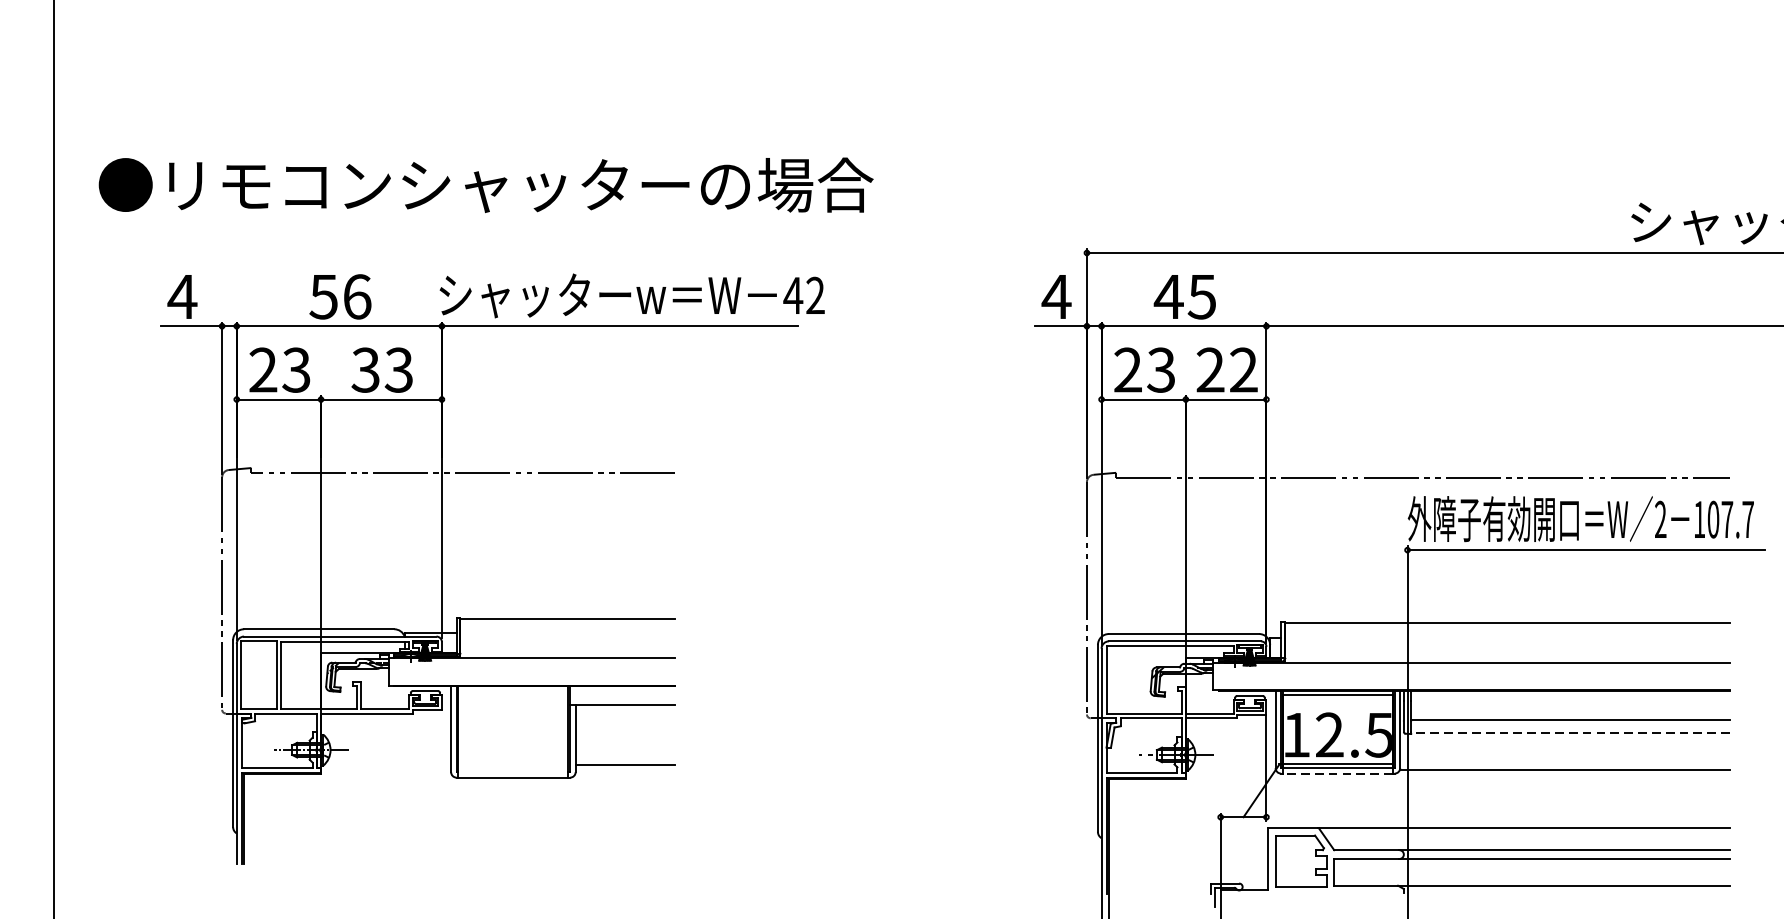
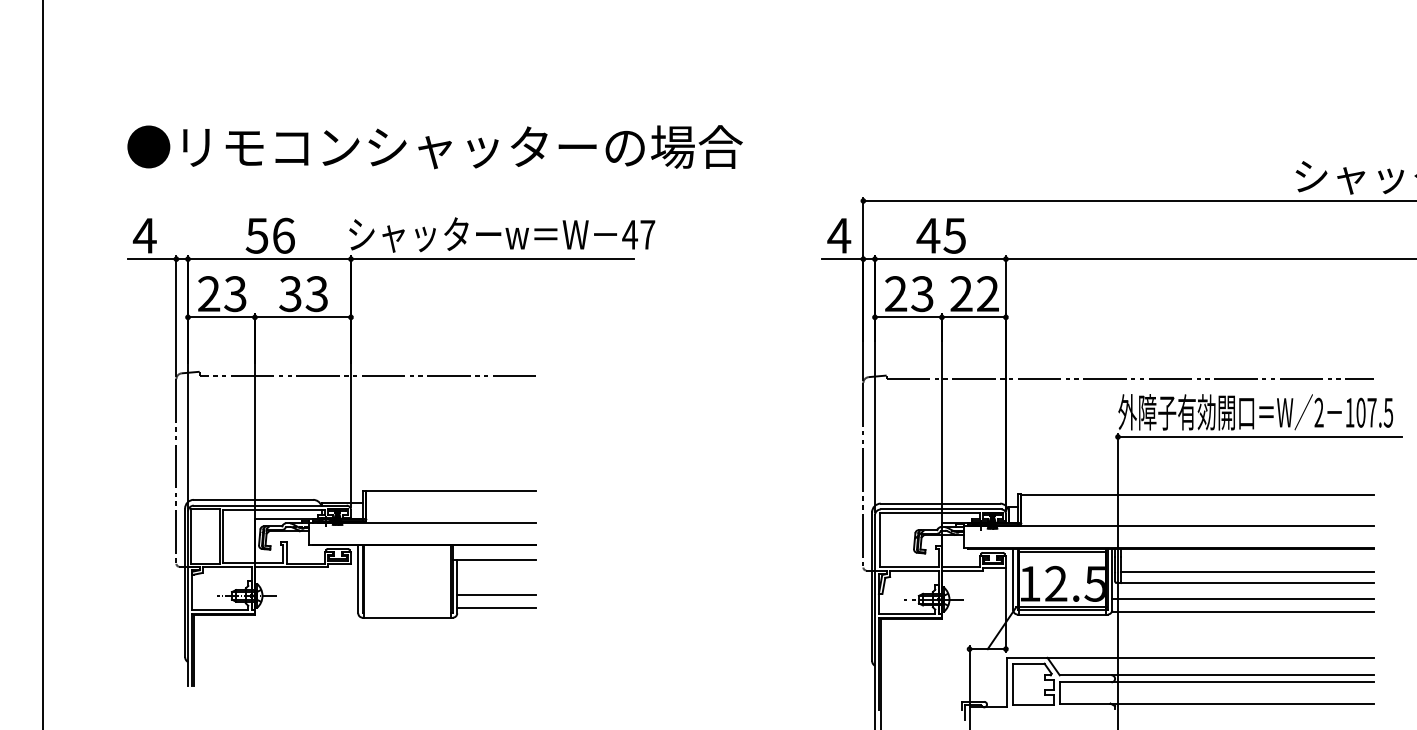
text: (485, 185) -> (434, 147), moved
text: (815, 295) -> (647, 234), 42 -> 47
text: (1748, 519) -> (1388, 412), 107.7 -> 107.5
line: (1570, 733) -> (1247, 582), dashed -> solid
line: (625, 748) -> (496, 594), added
line: (1565, 753) -> (1243, 598), added
line: (1337, 773) -> (1062, 614), dashed -> solid

